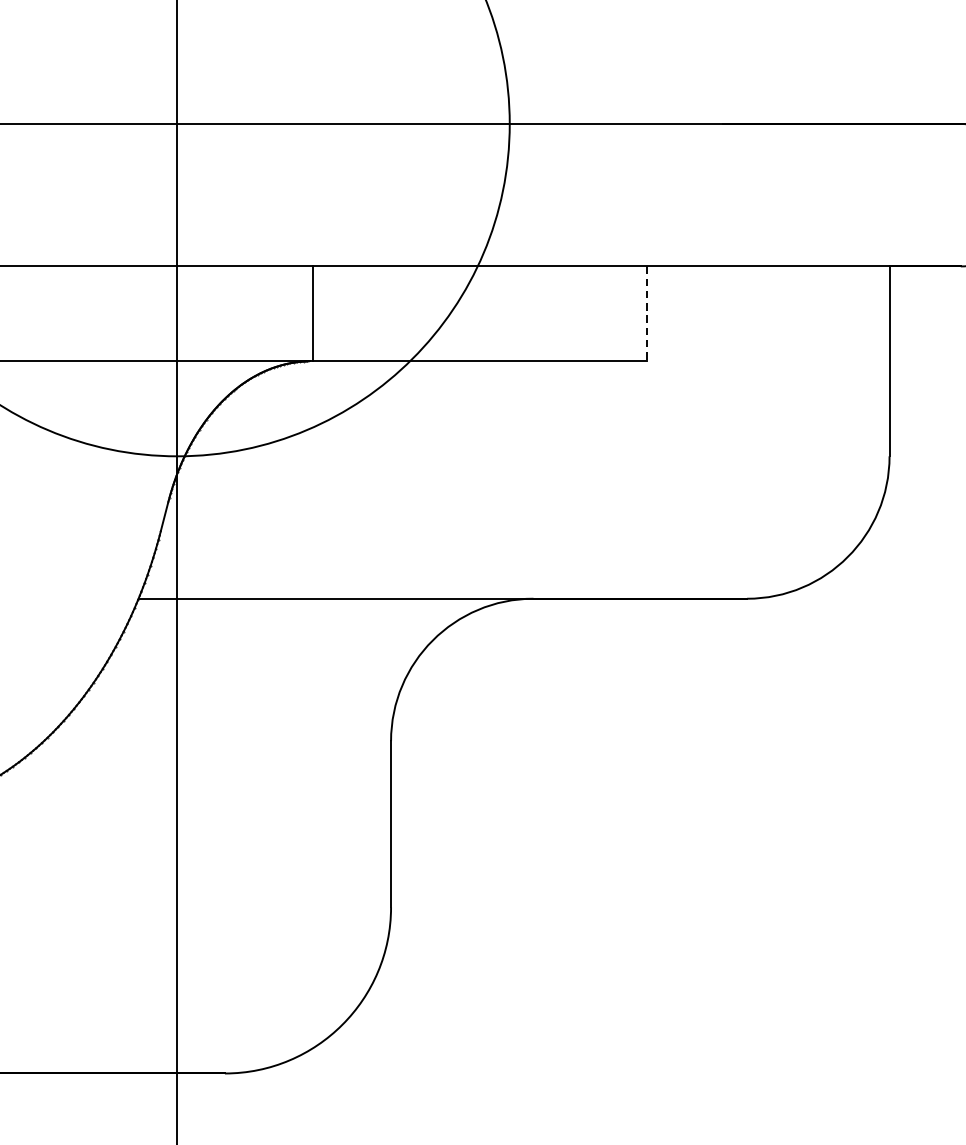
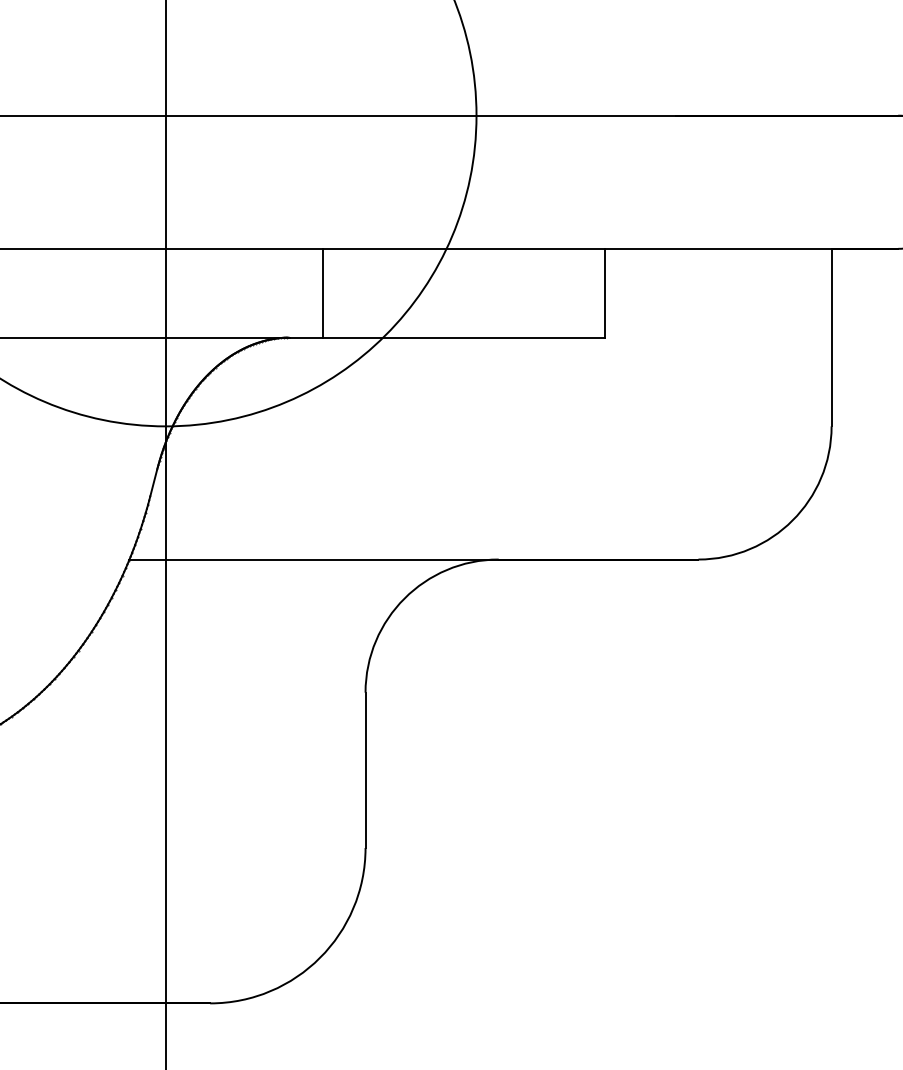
line: (312, 313) -> (322, 292), moved
line: (647, 314) -> (605, 293), dashed -> solid

